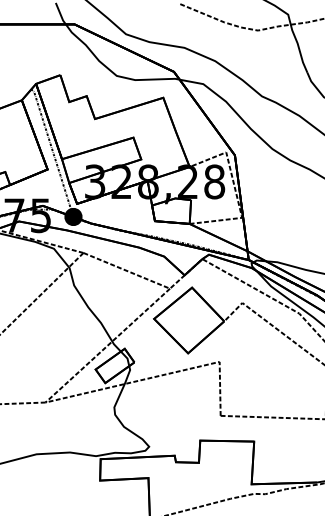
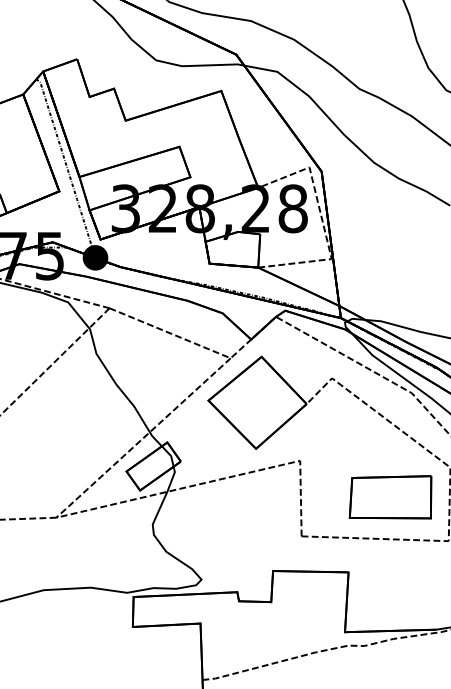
part: (284, 387) -> (391, 496), added

